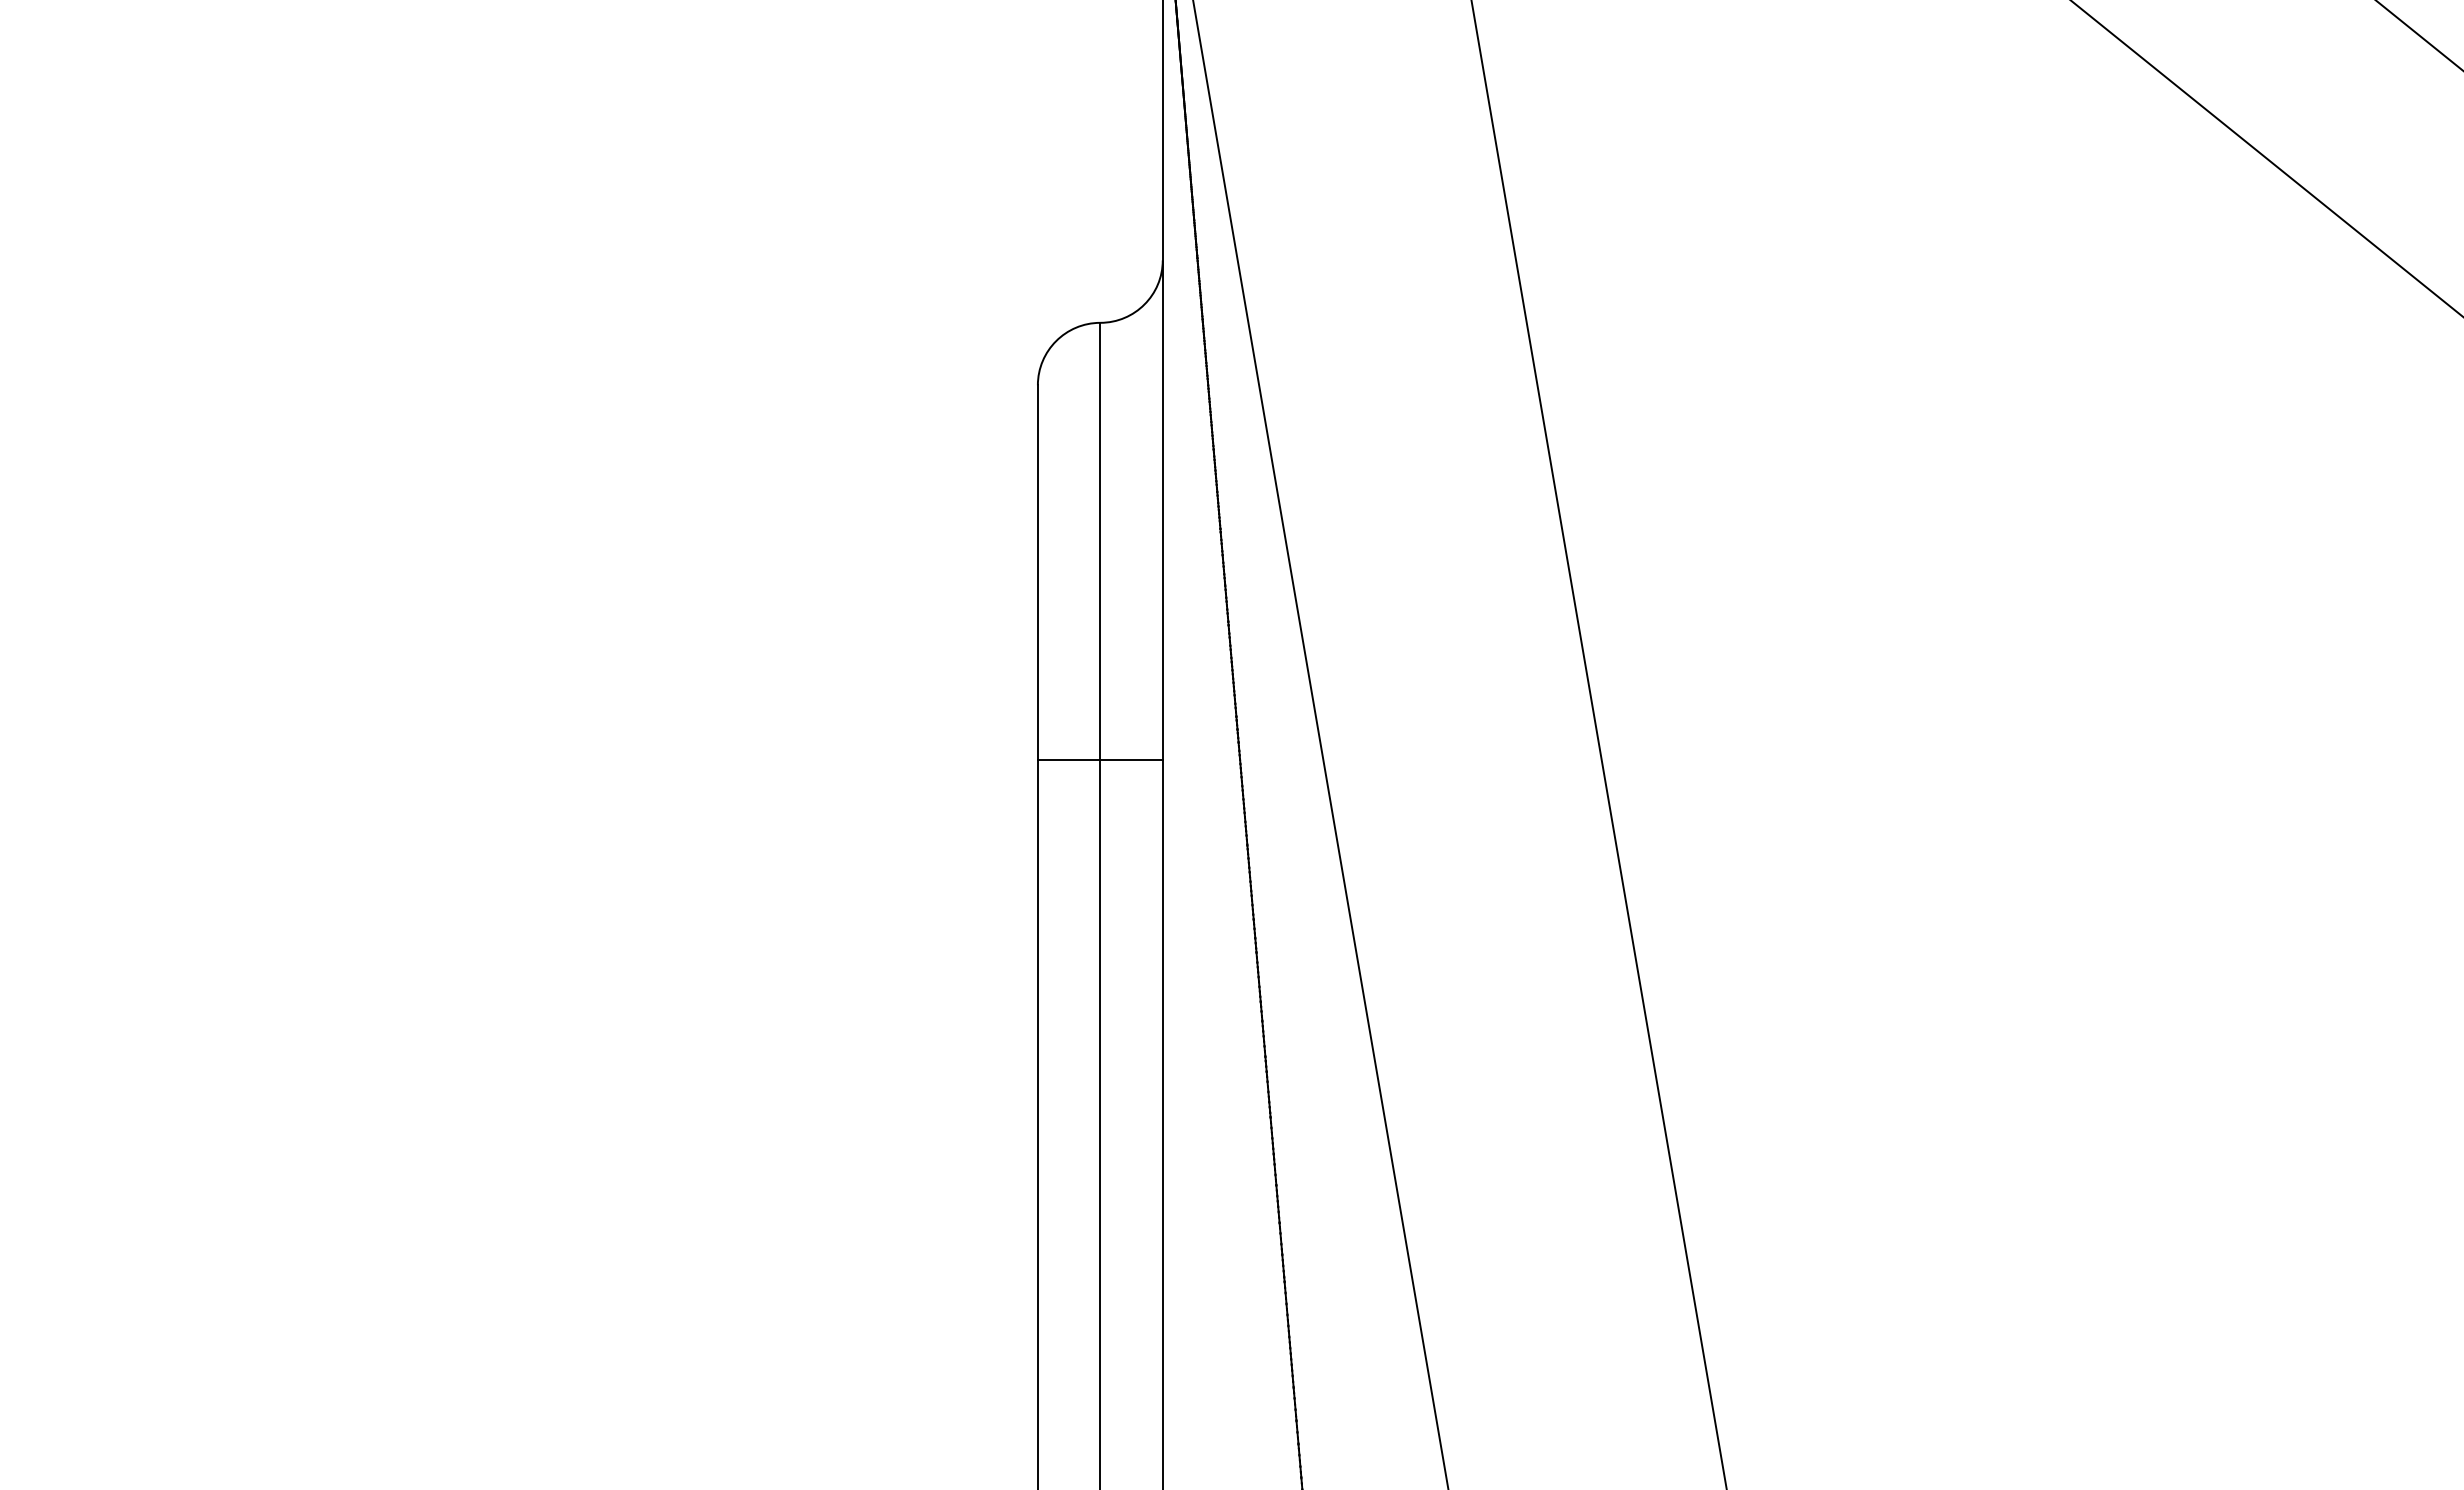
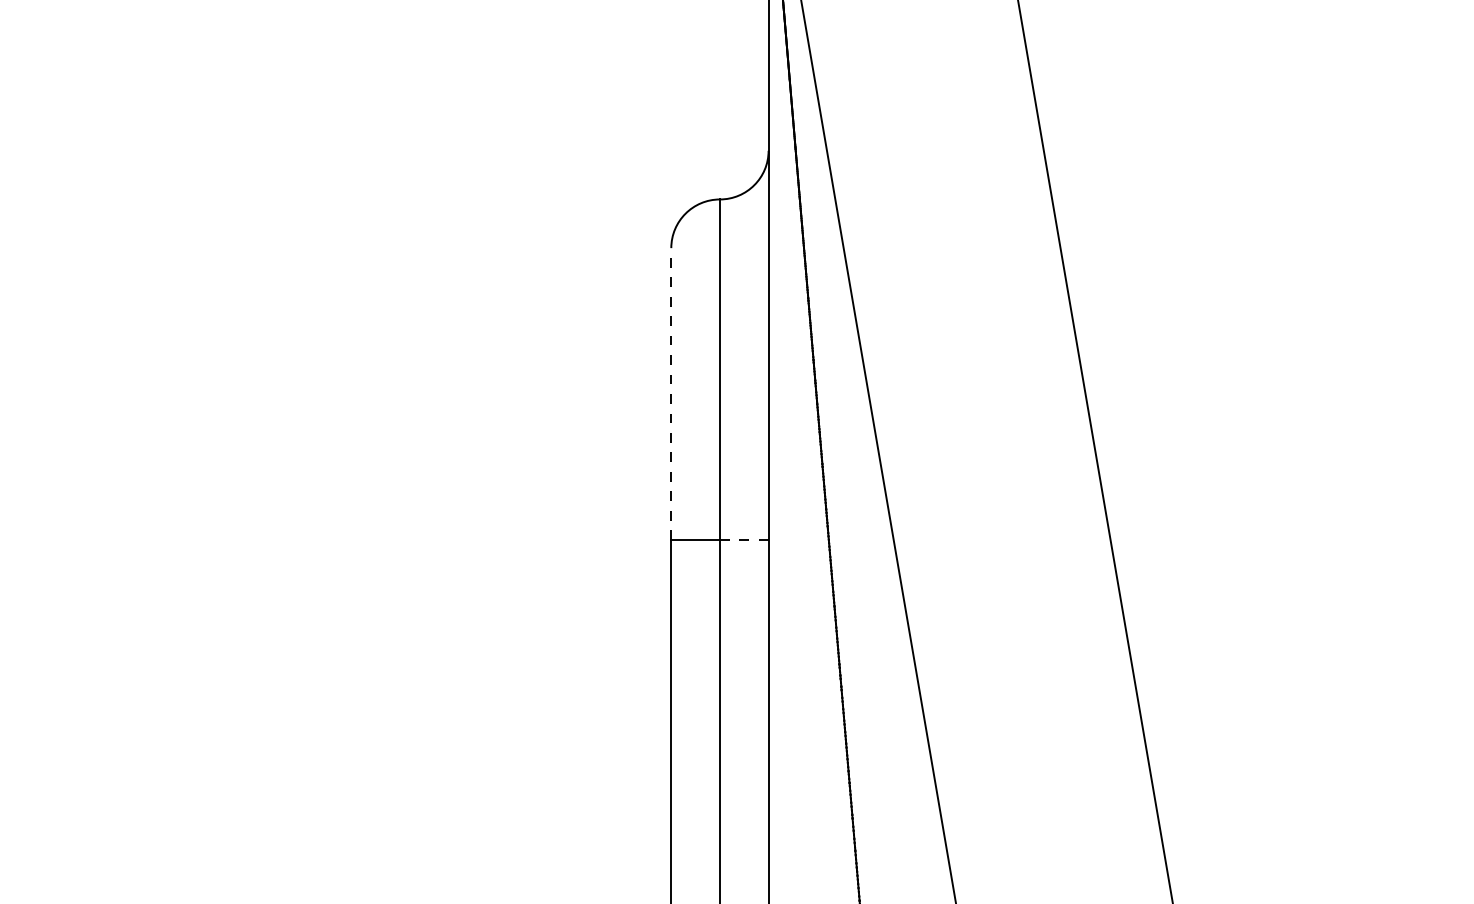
line: (1037, 572) -> (671, 393), solid -> dashed
line: (1132, 759) -> (745, 539), solid -> dashed

